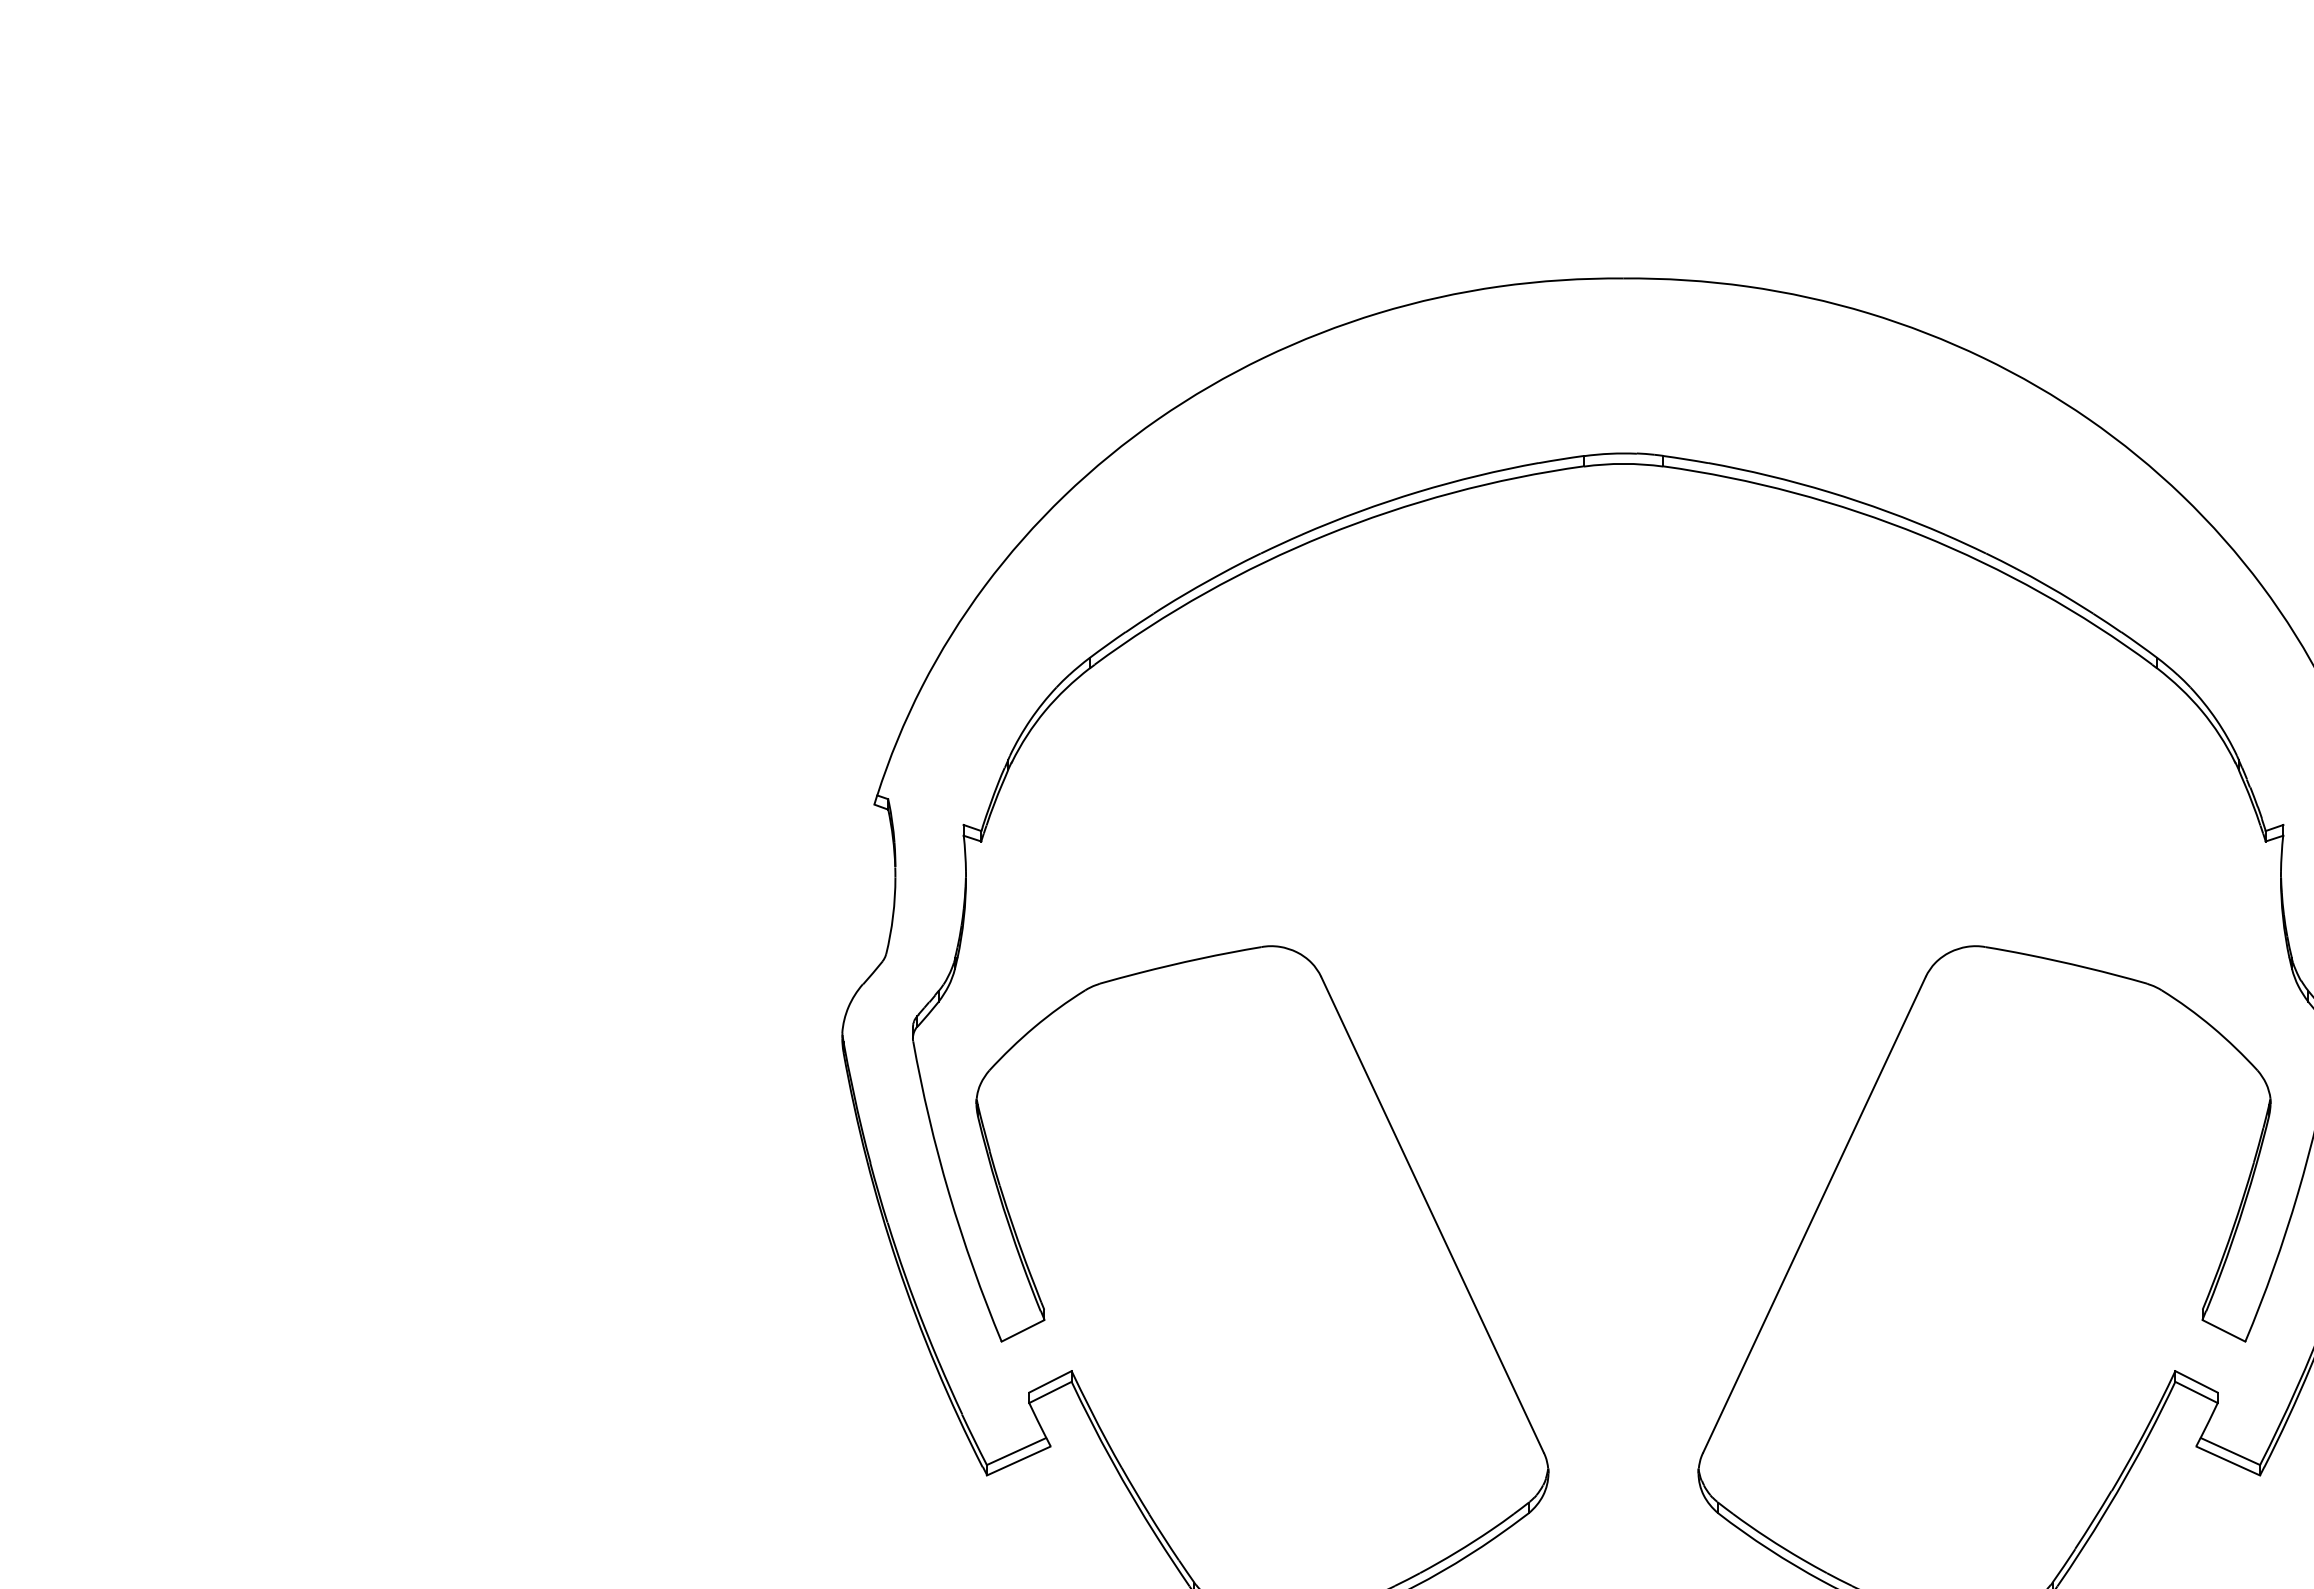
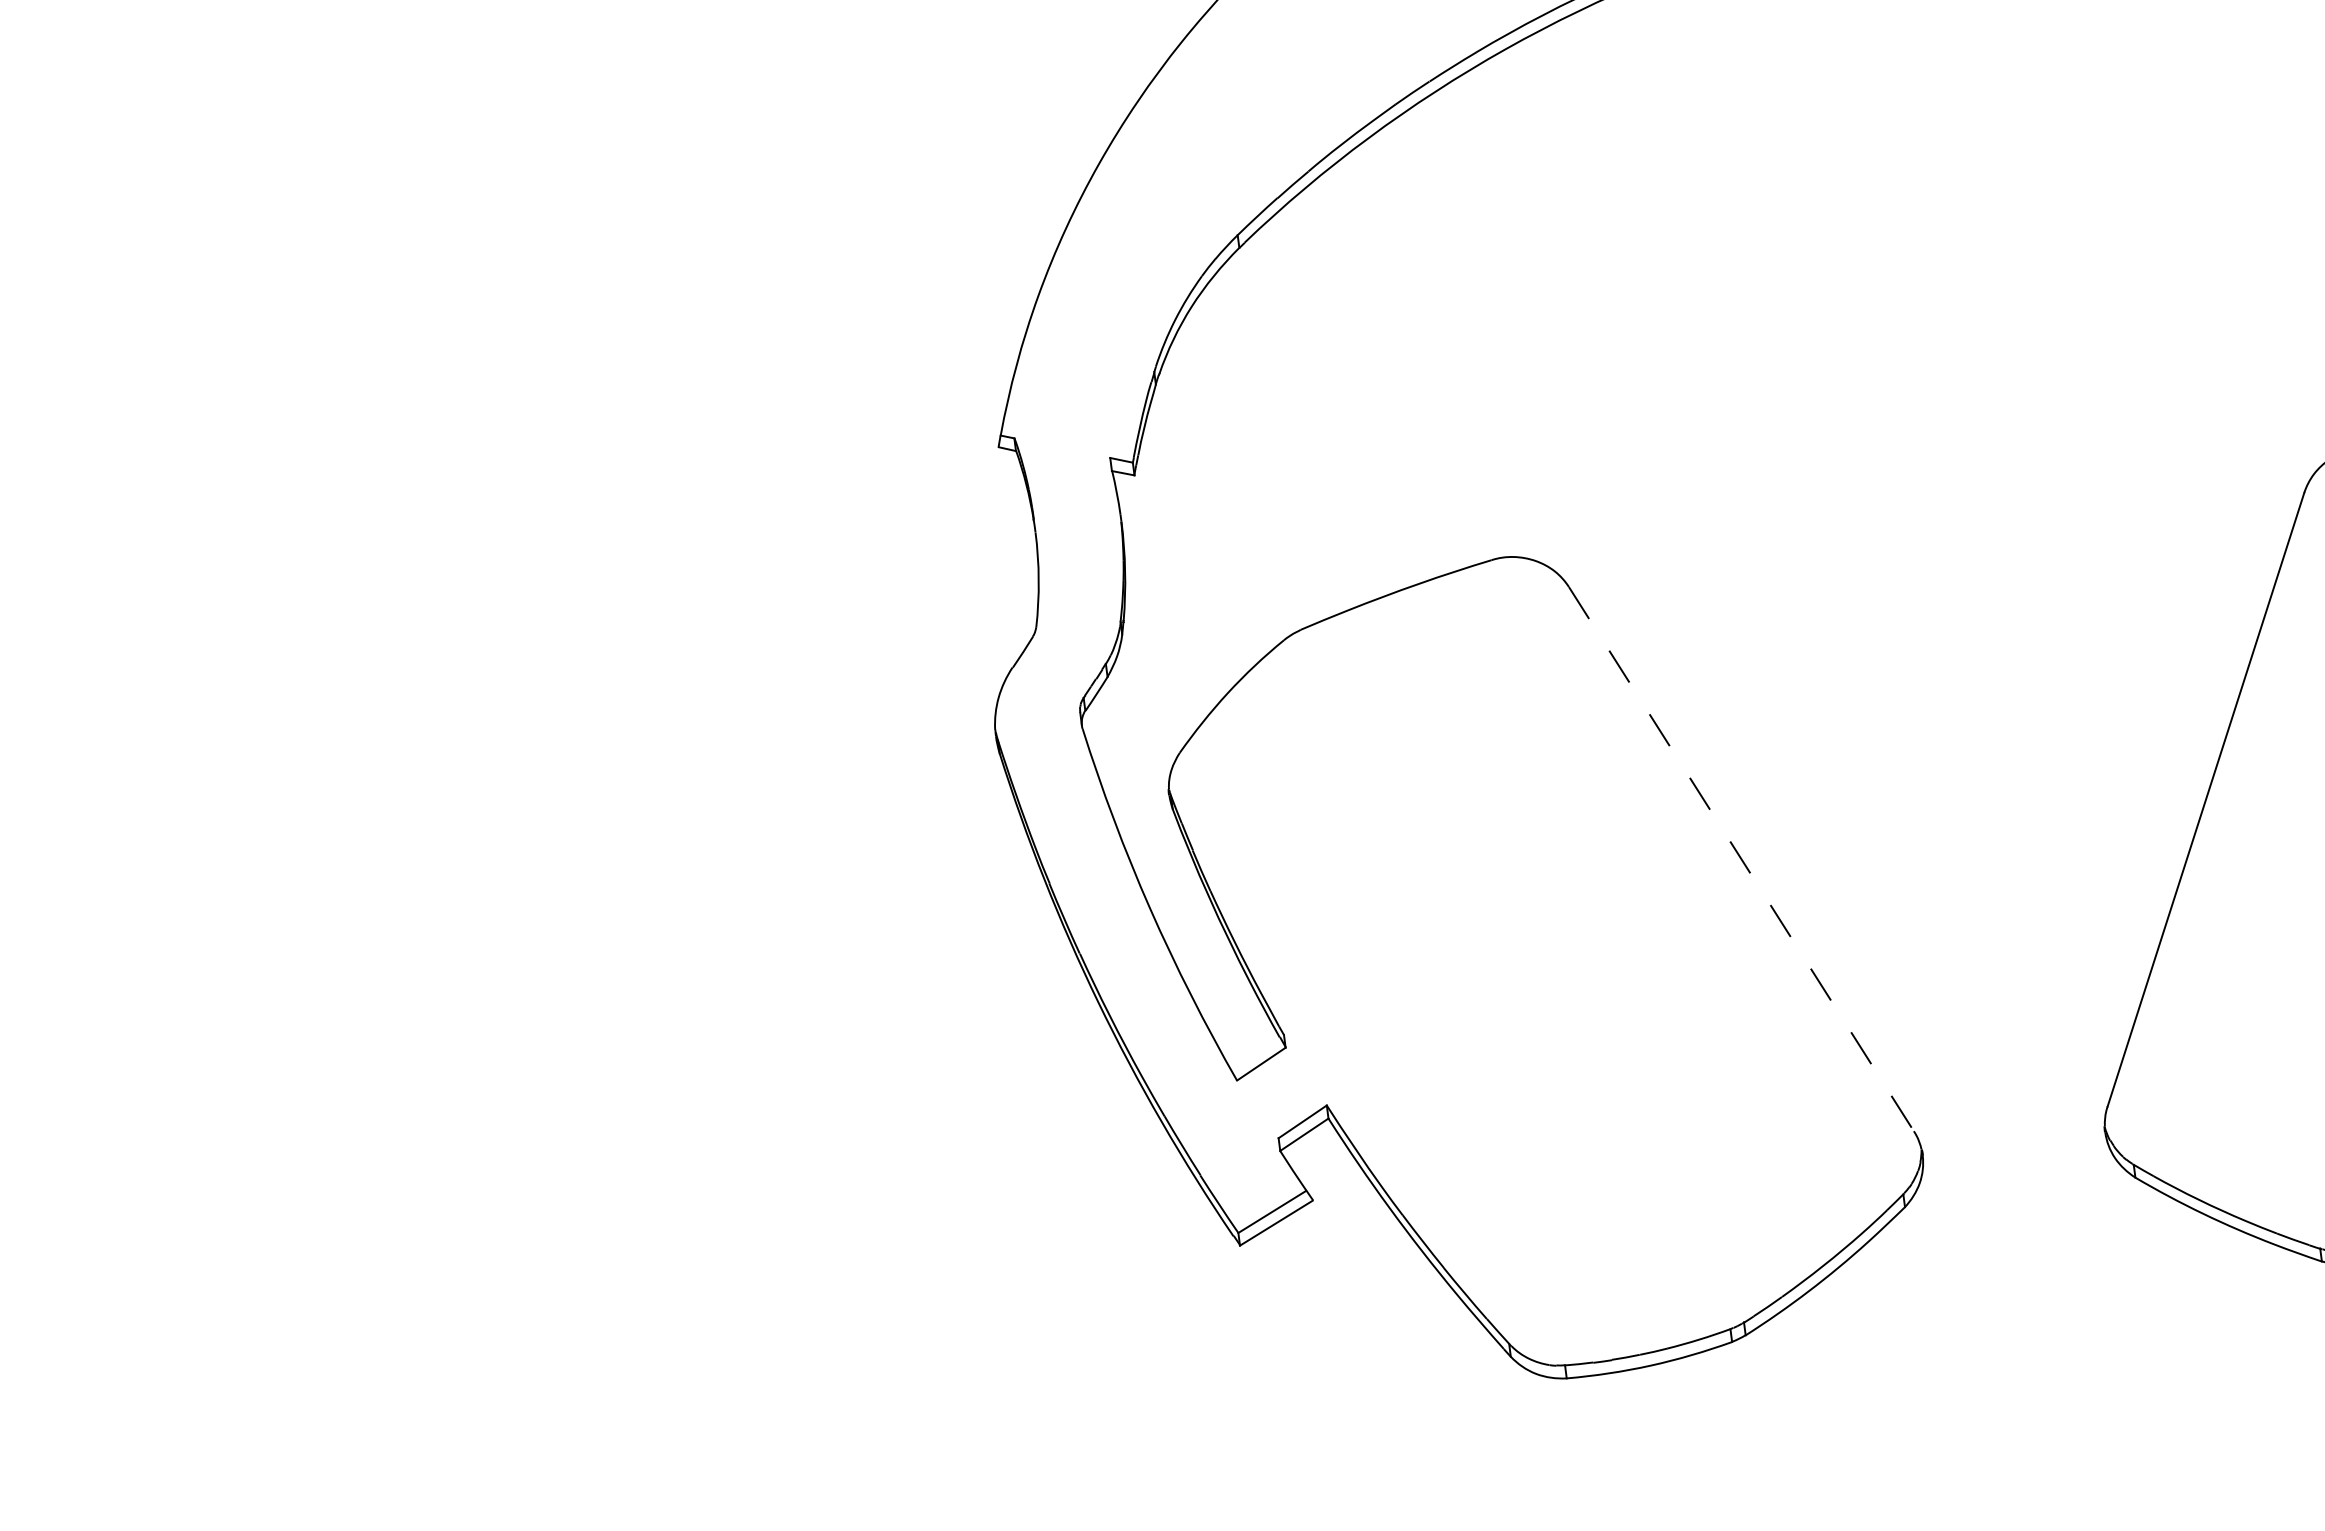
line: (1432, 1214) -> (1741, 858), solid -> dashed

